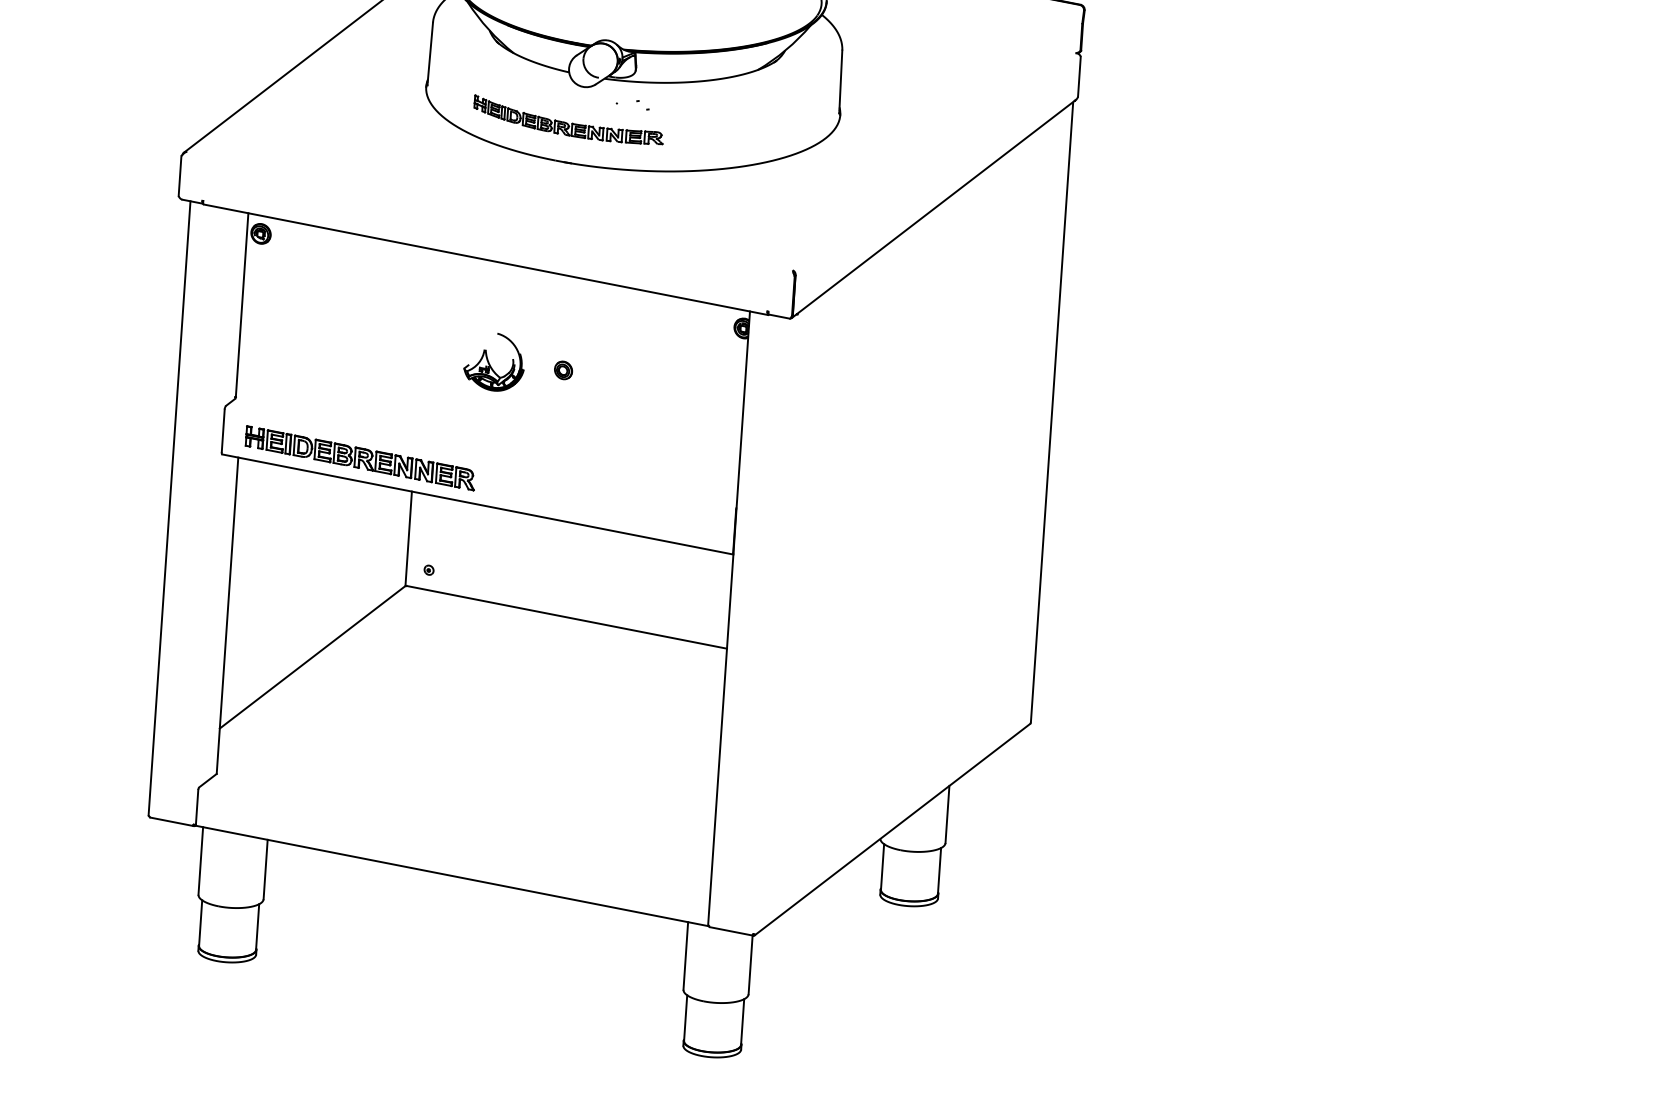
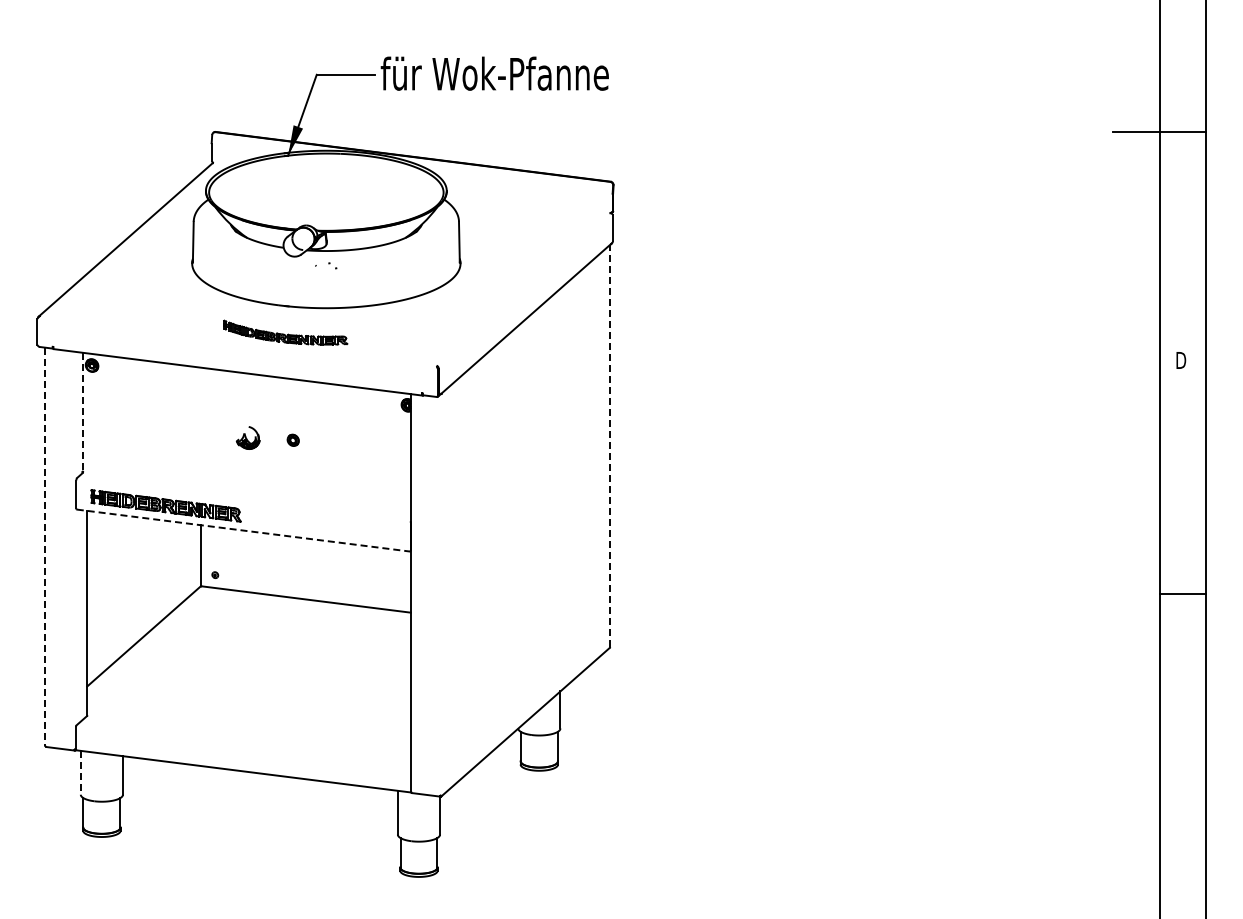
part: (568, 119) -> (285, 332), moved
line: (242, 305) -> (83, 412), solid -> dashed
part: (494, 361) -> (248, 437), size x0.6
line: (1052, 413) -> (610, 446), solid -> dashed
line: (478, 504) -> (244, 530), solid -> dashed
line: (170, 509) -> (45, 547), solid -> dashed
line: (200, 860) -> (80, 772), solid -> dashed

